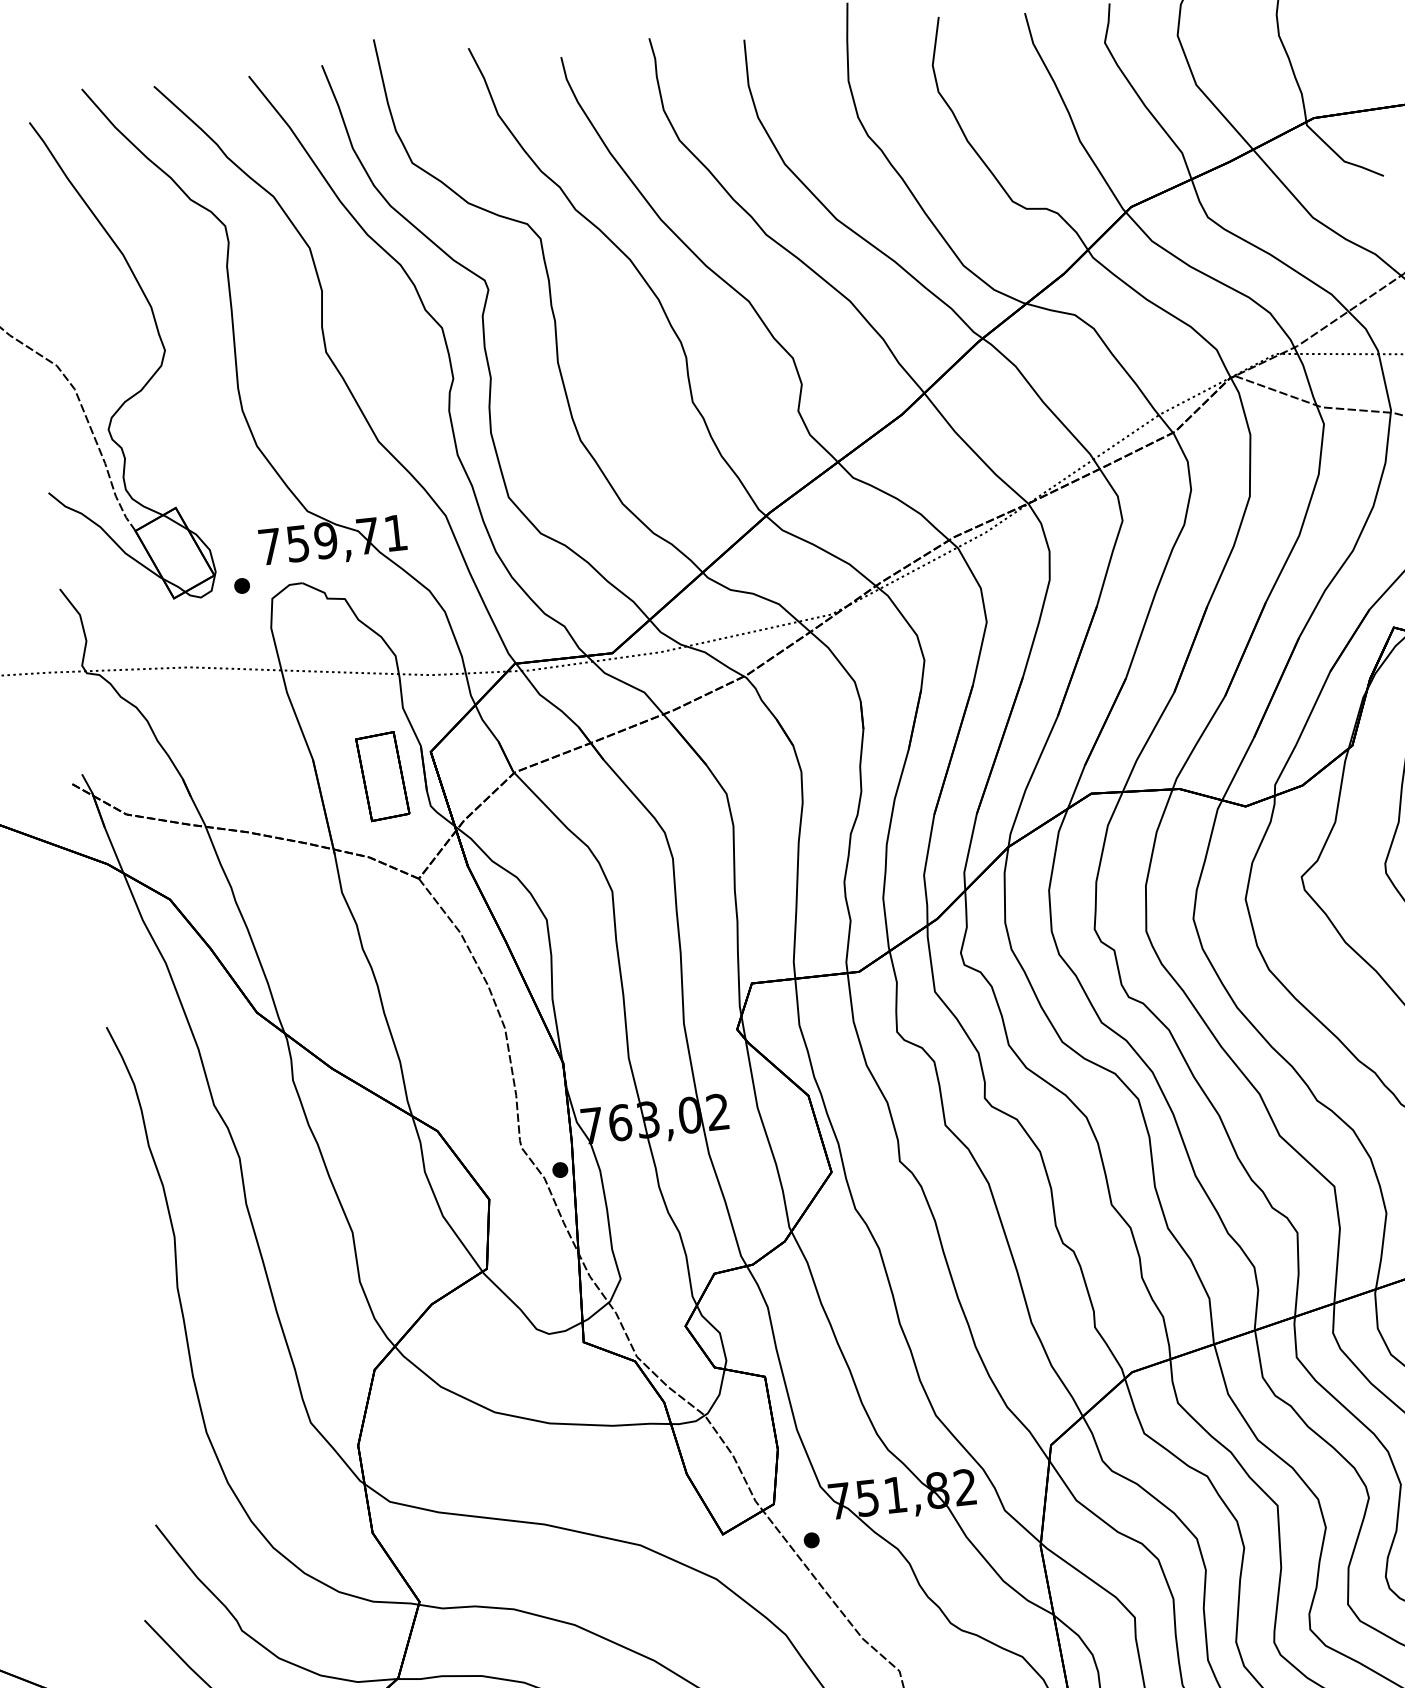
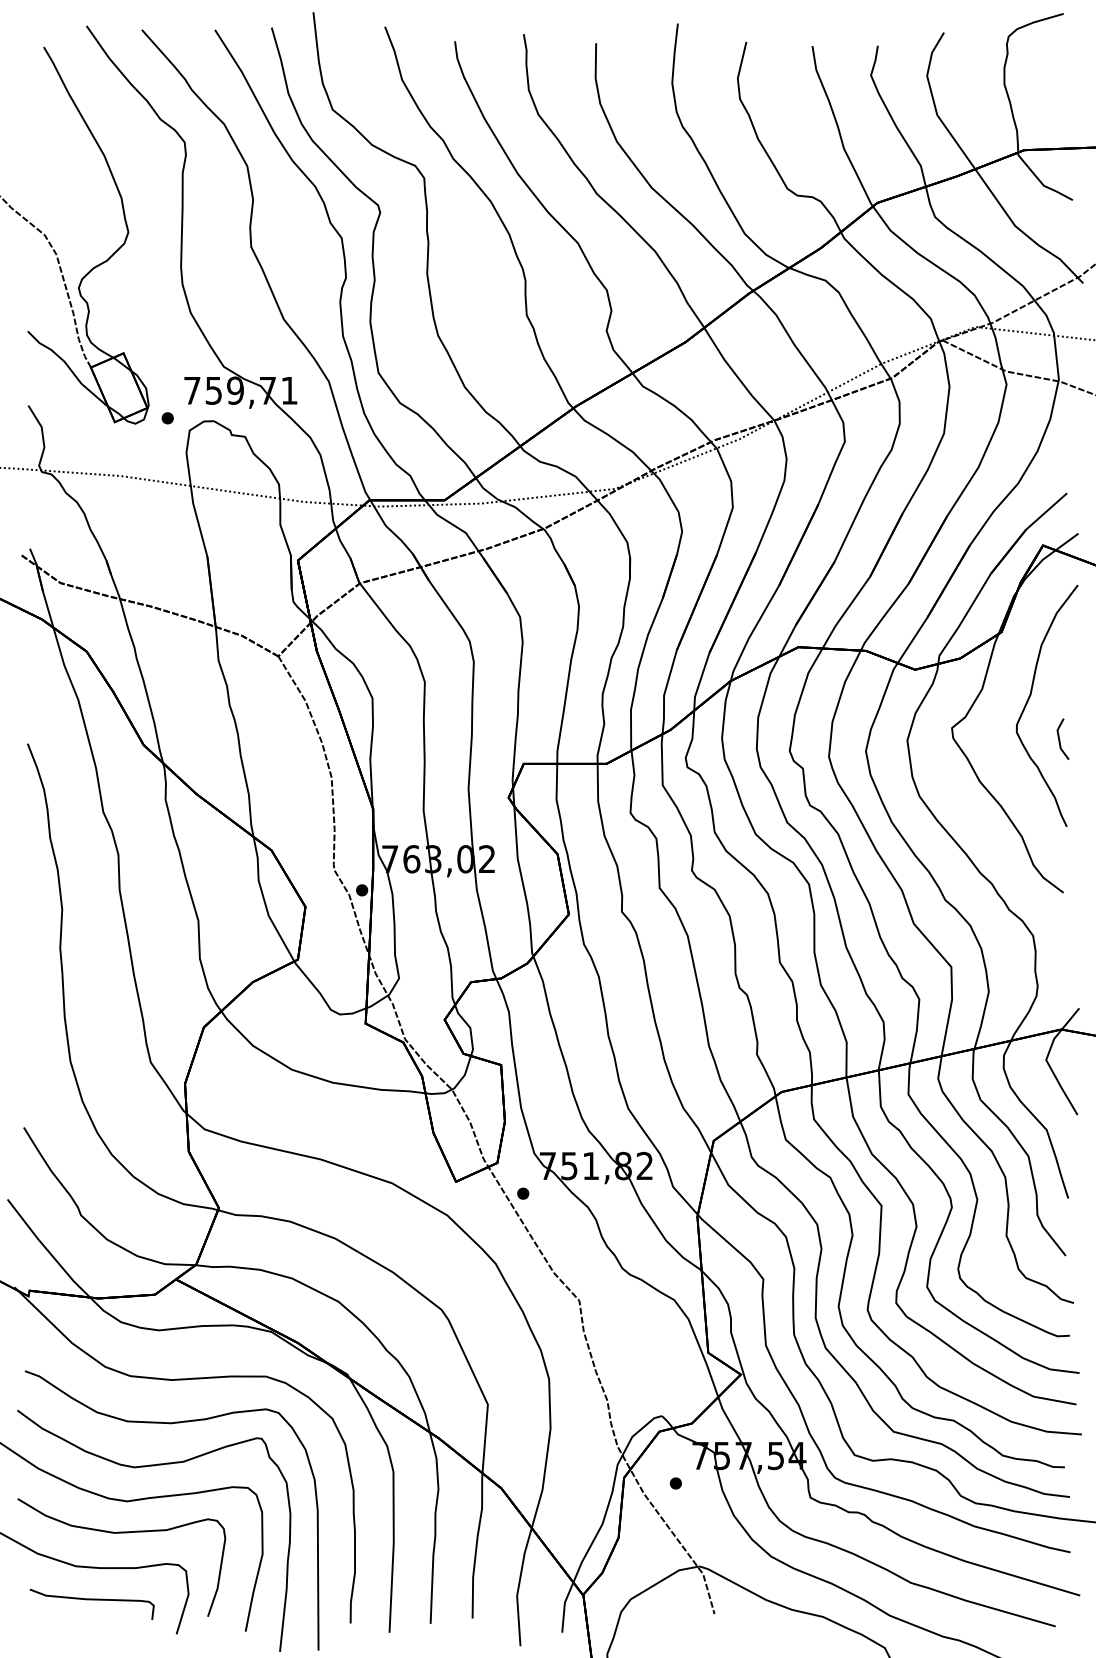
part: (383, 776) -> (259, 575), removed

